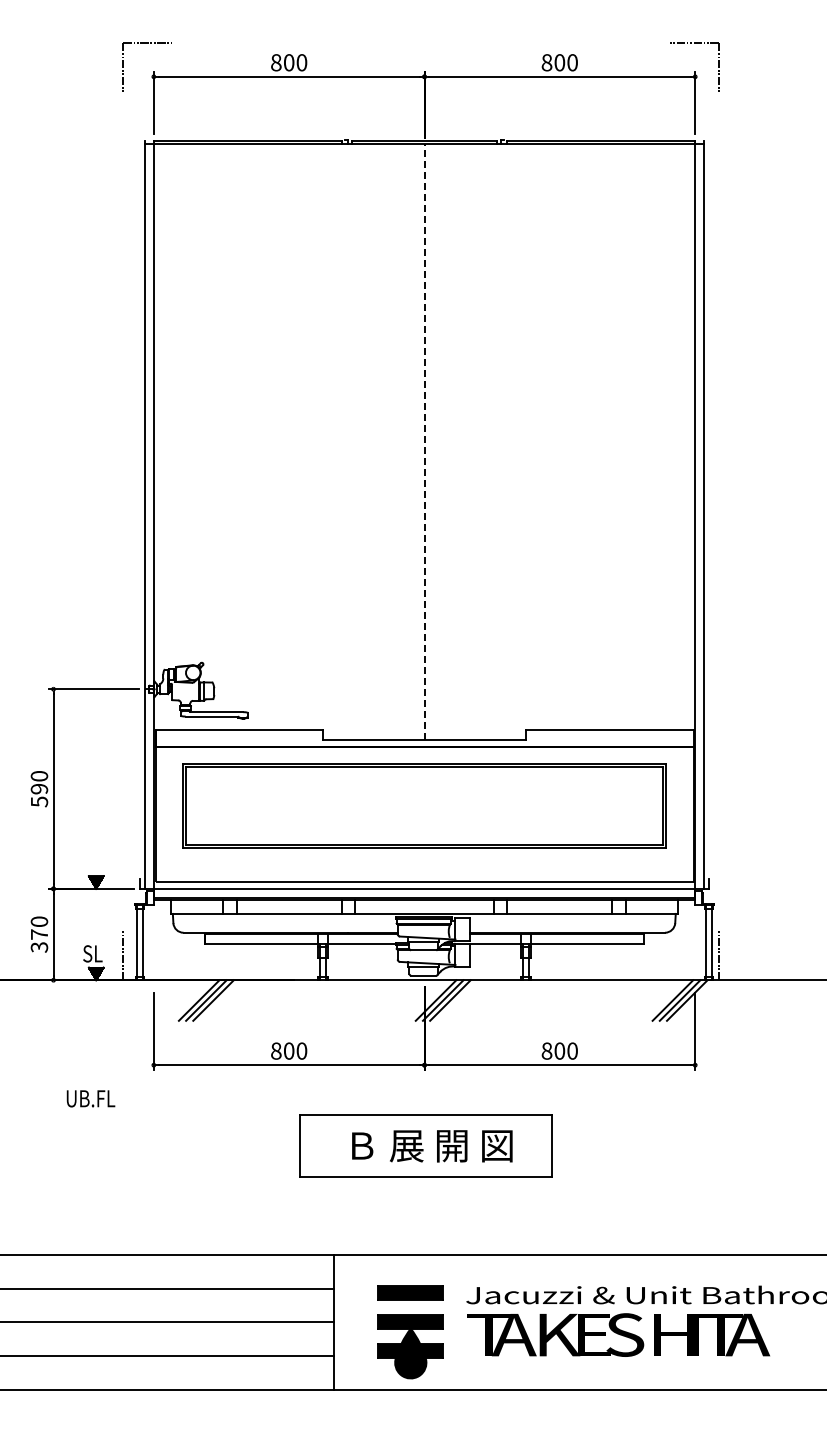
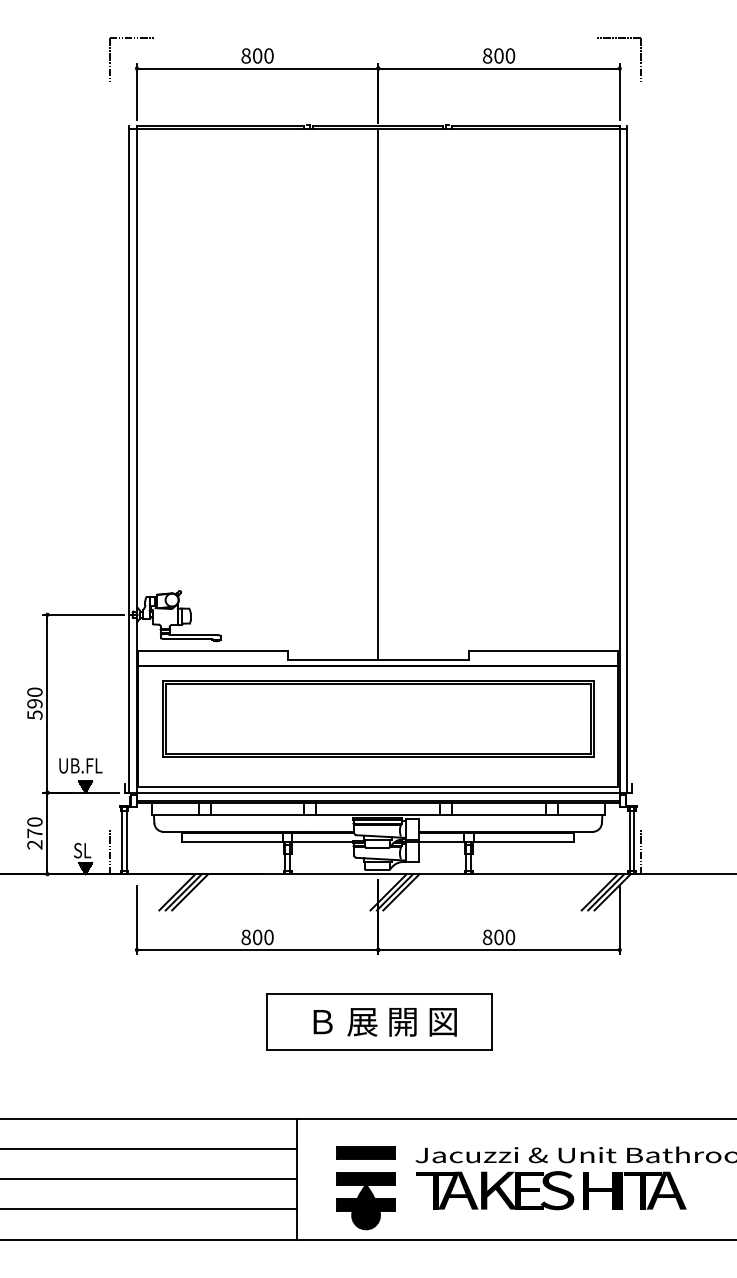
line: (424, 442) -> (378, 394), dashed -> solid
text: (39, 947) -> (34, 845), 370 -> 270
text: (90, 1098) -> (80, 765), moved

